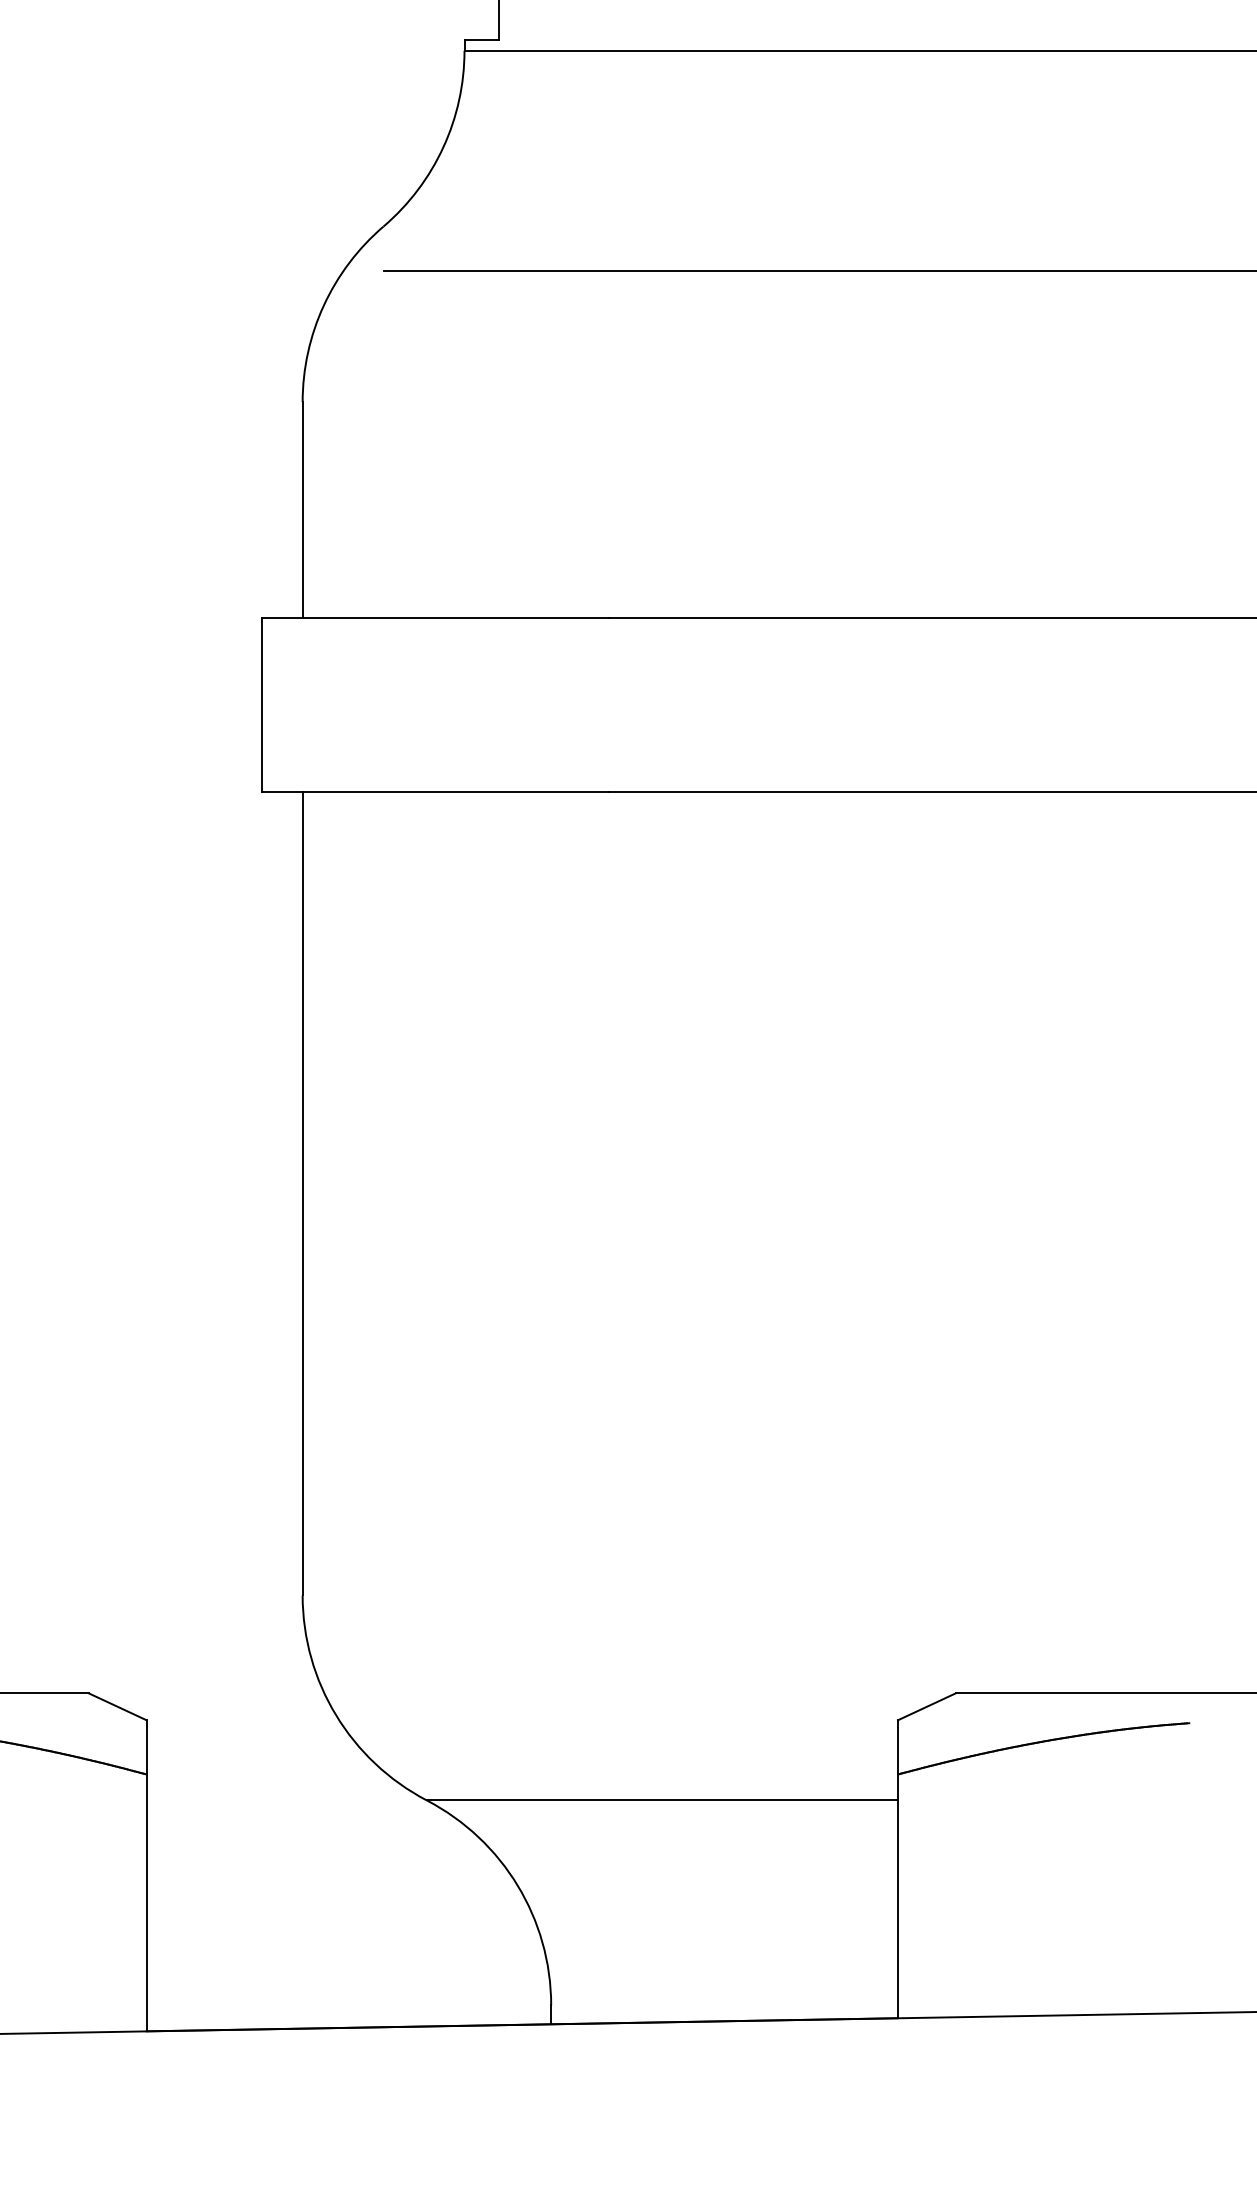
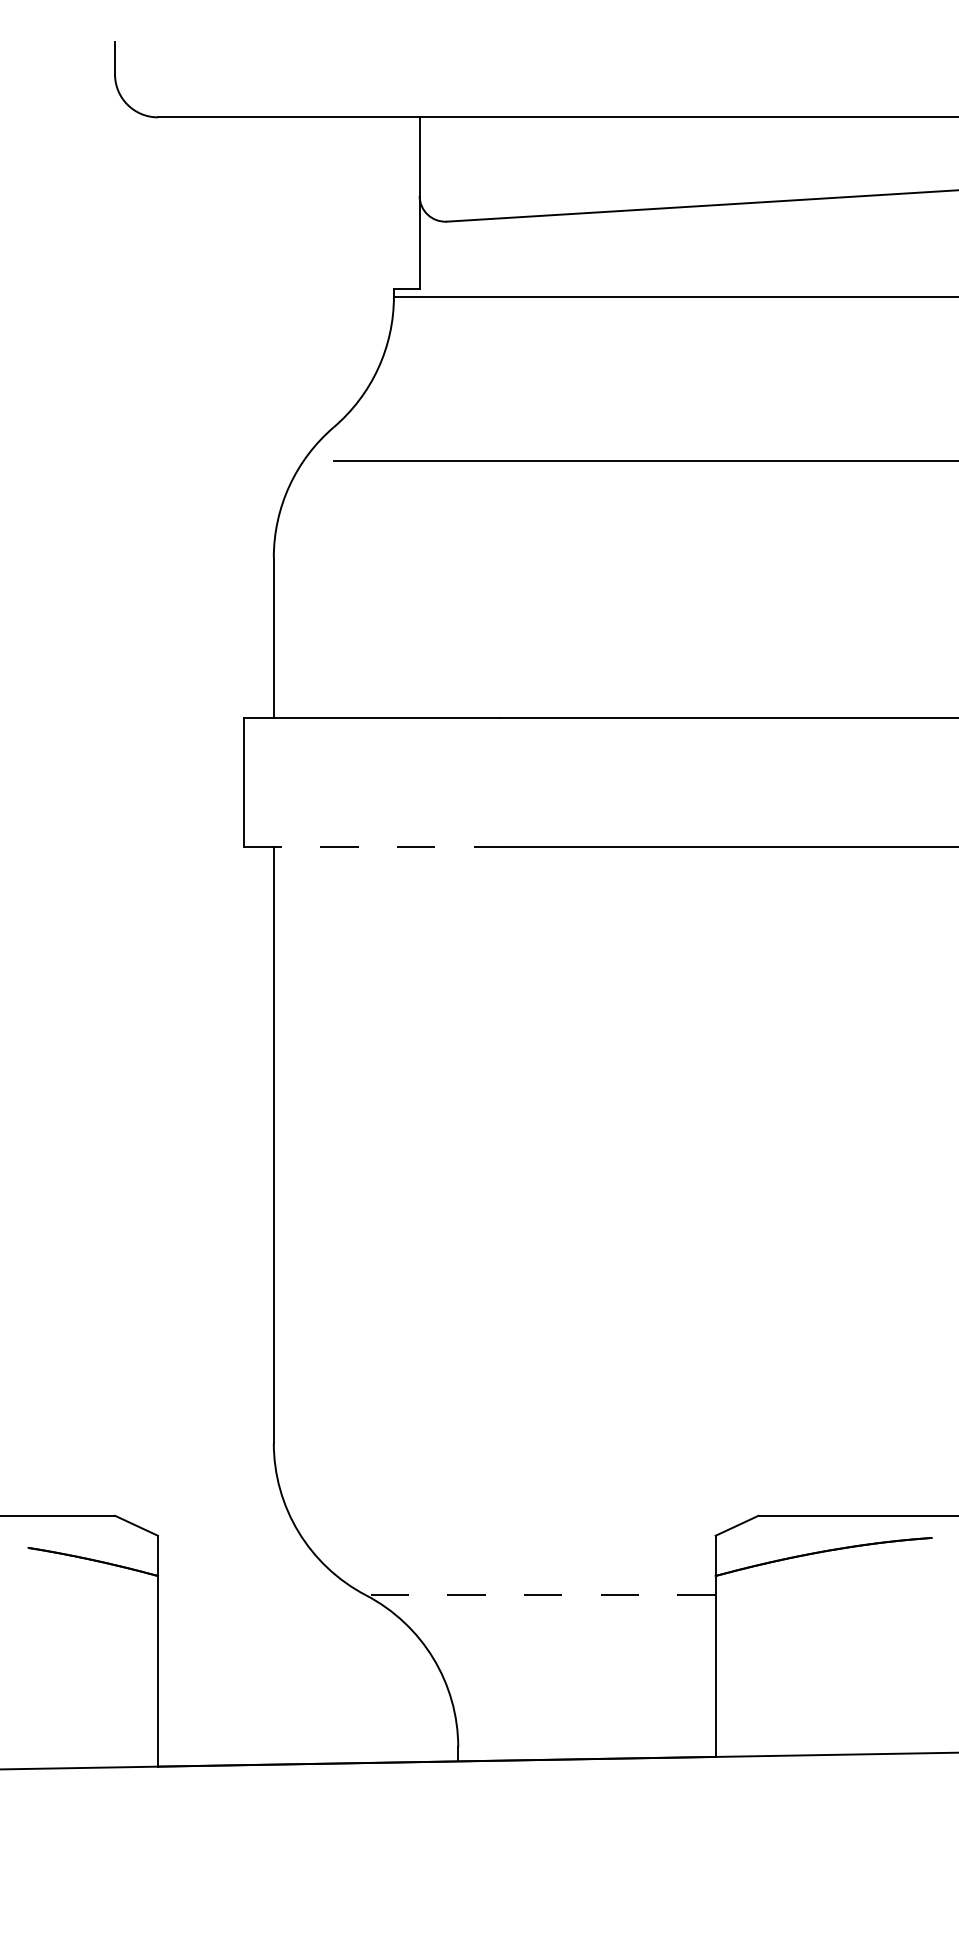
line: (435, 791) -> (372, 846), solid -> dashed
line: (662, 1800) -> (540, 1595), solid -> dashed

